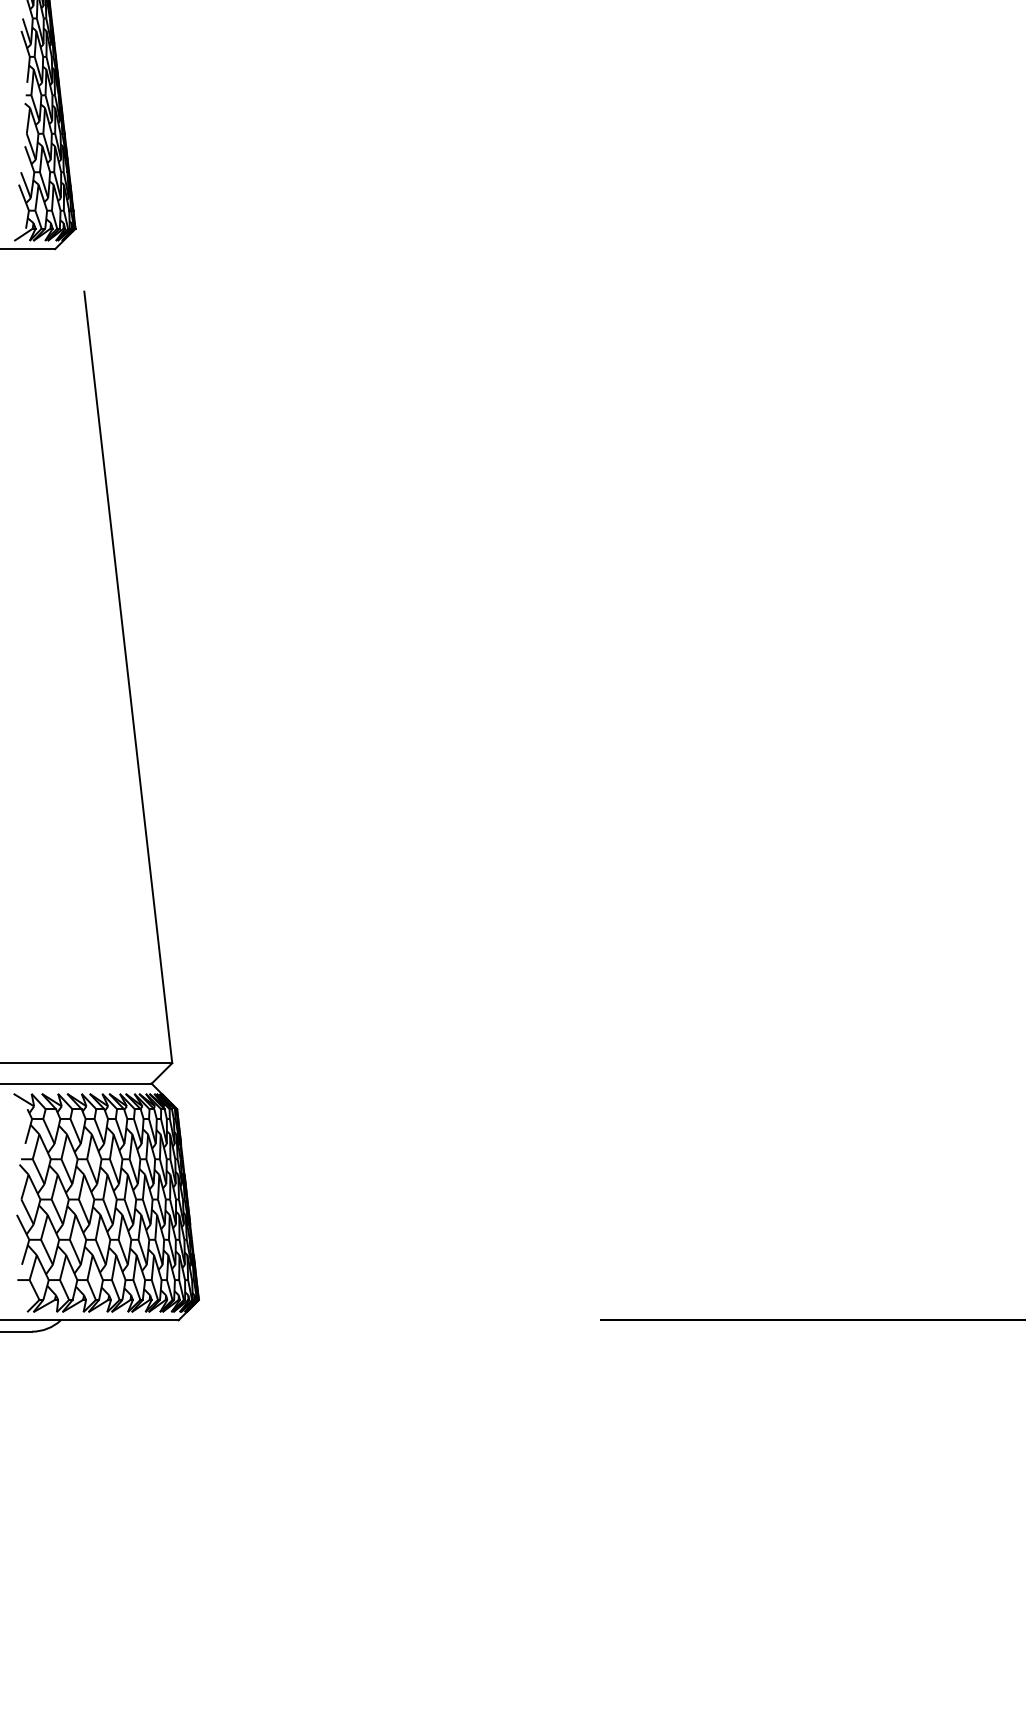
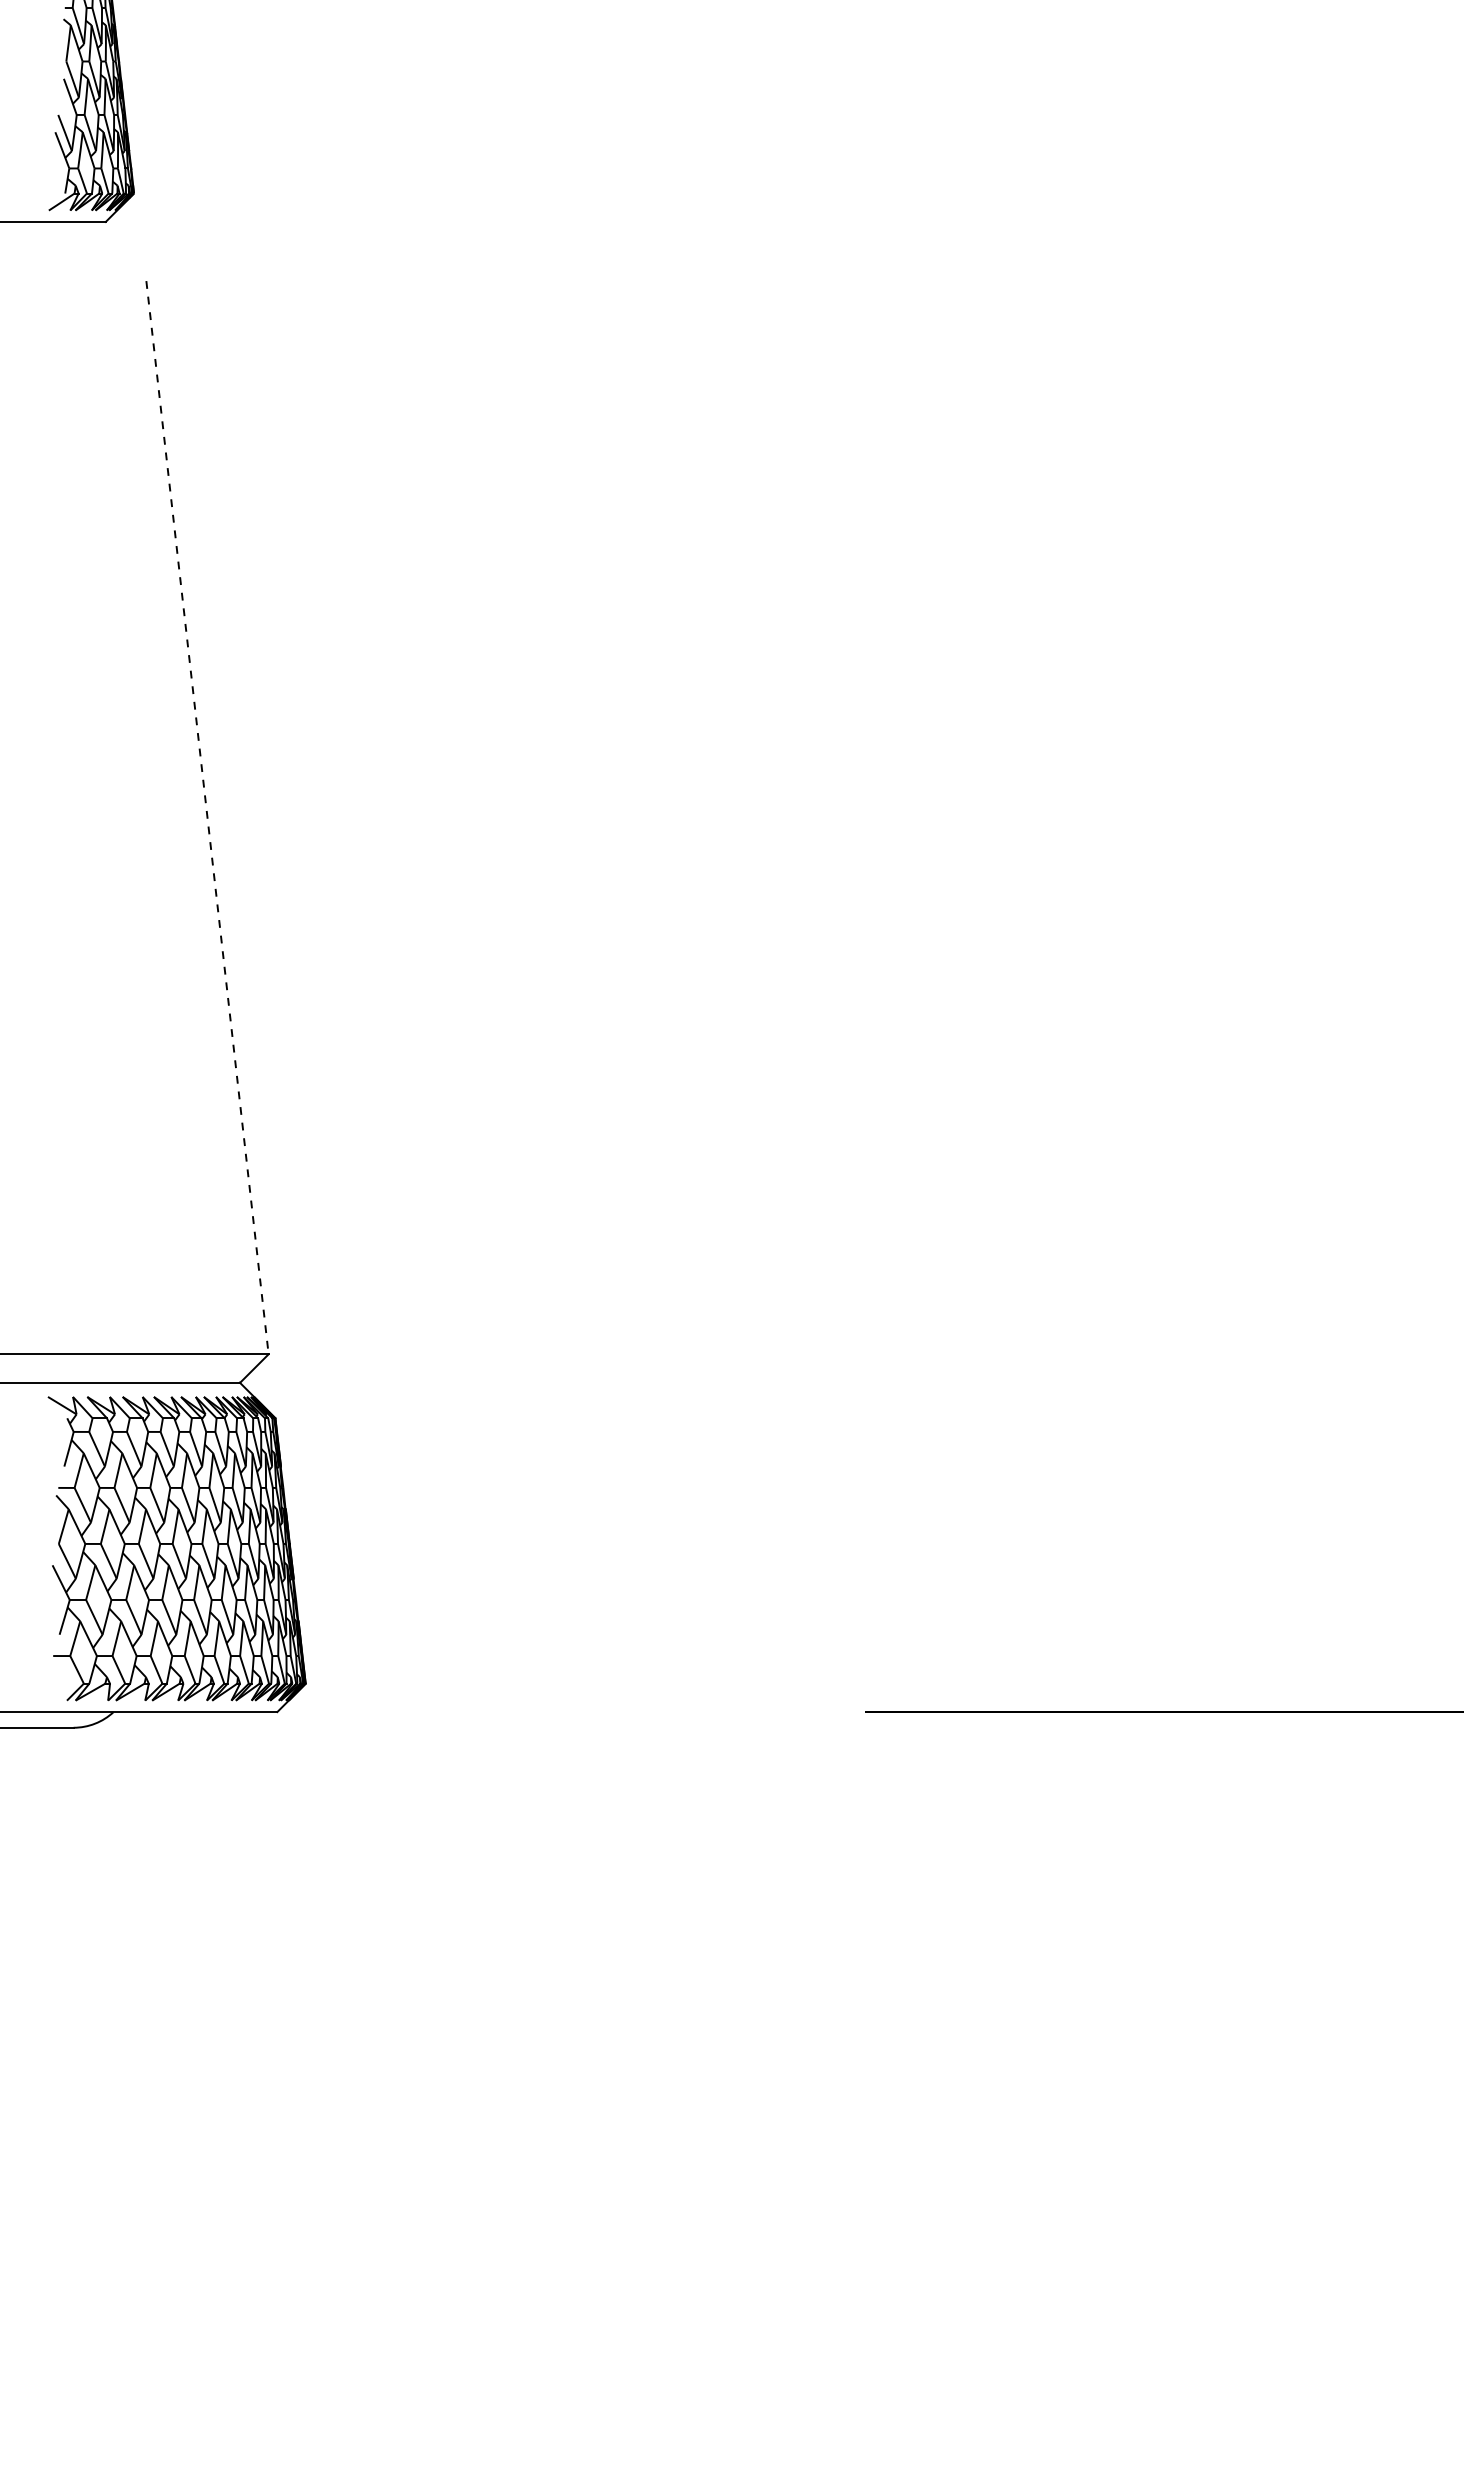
line: (128, 678) -> (207, 818), solid -> dashed

